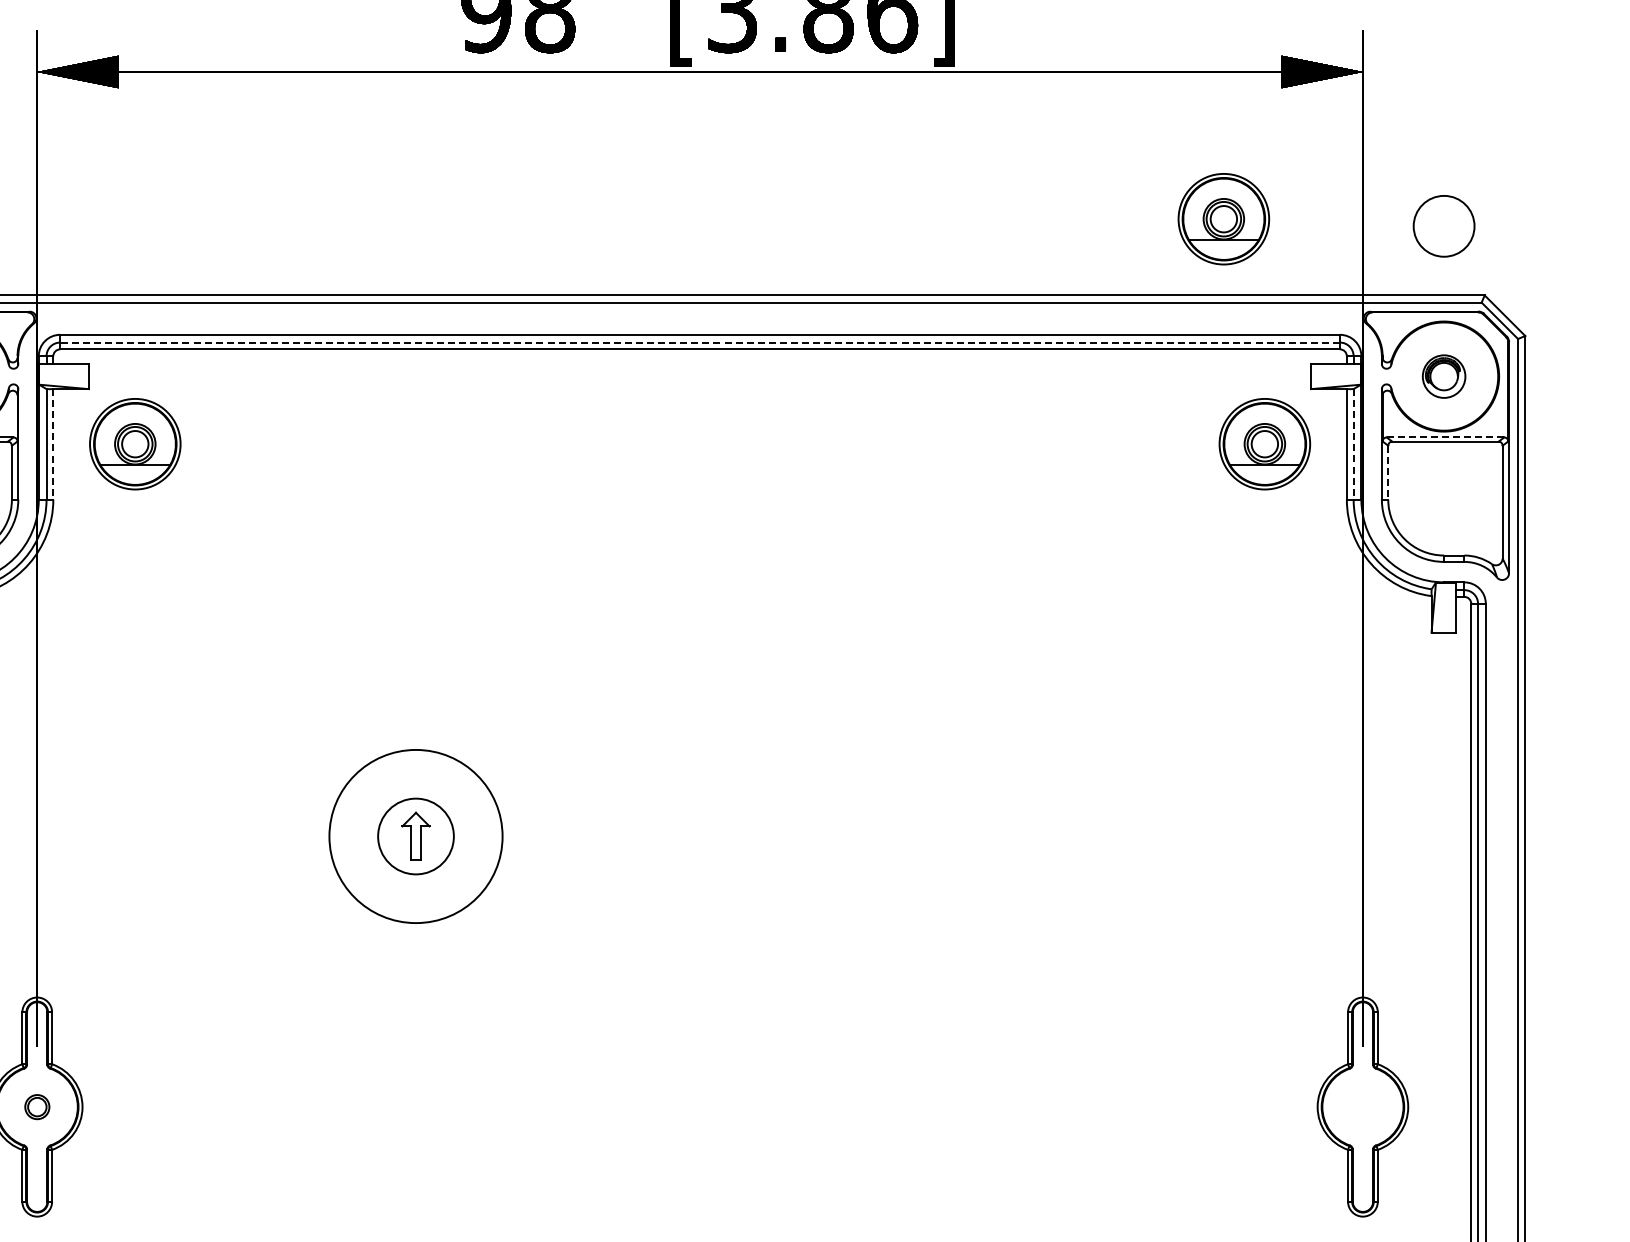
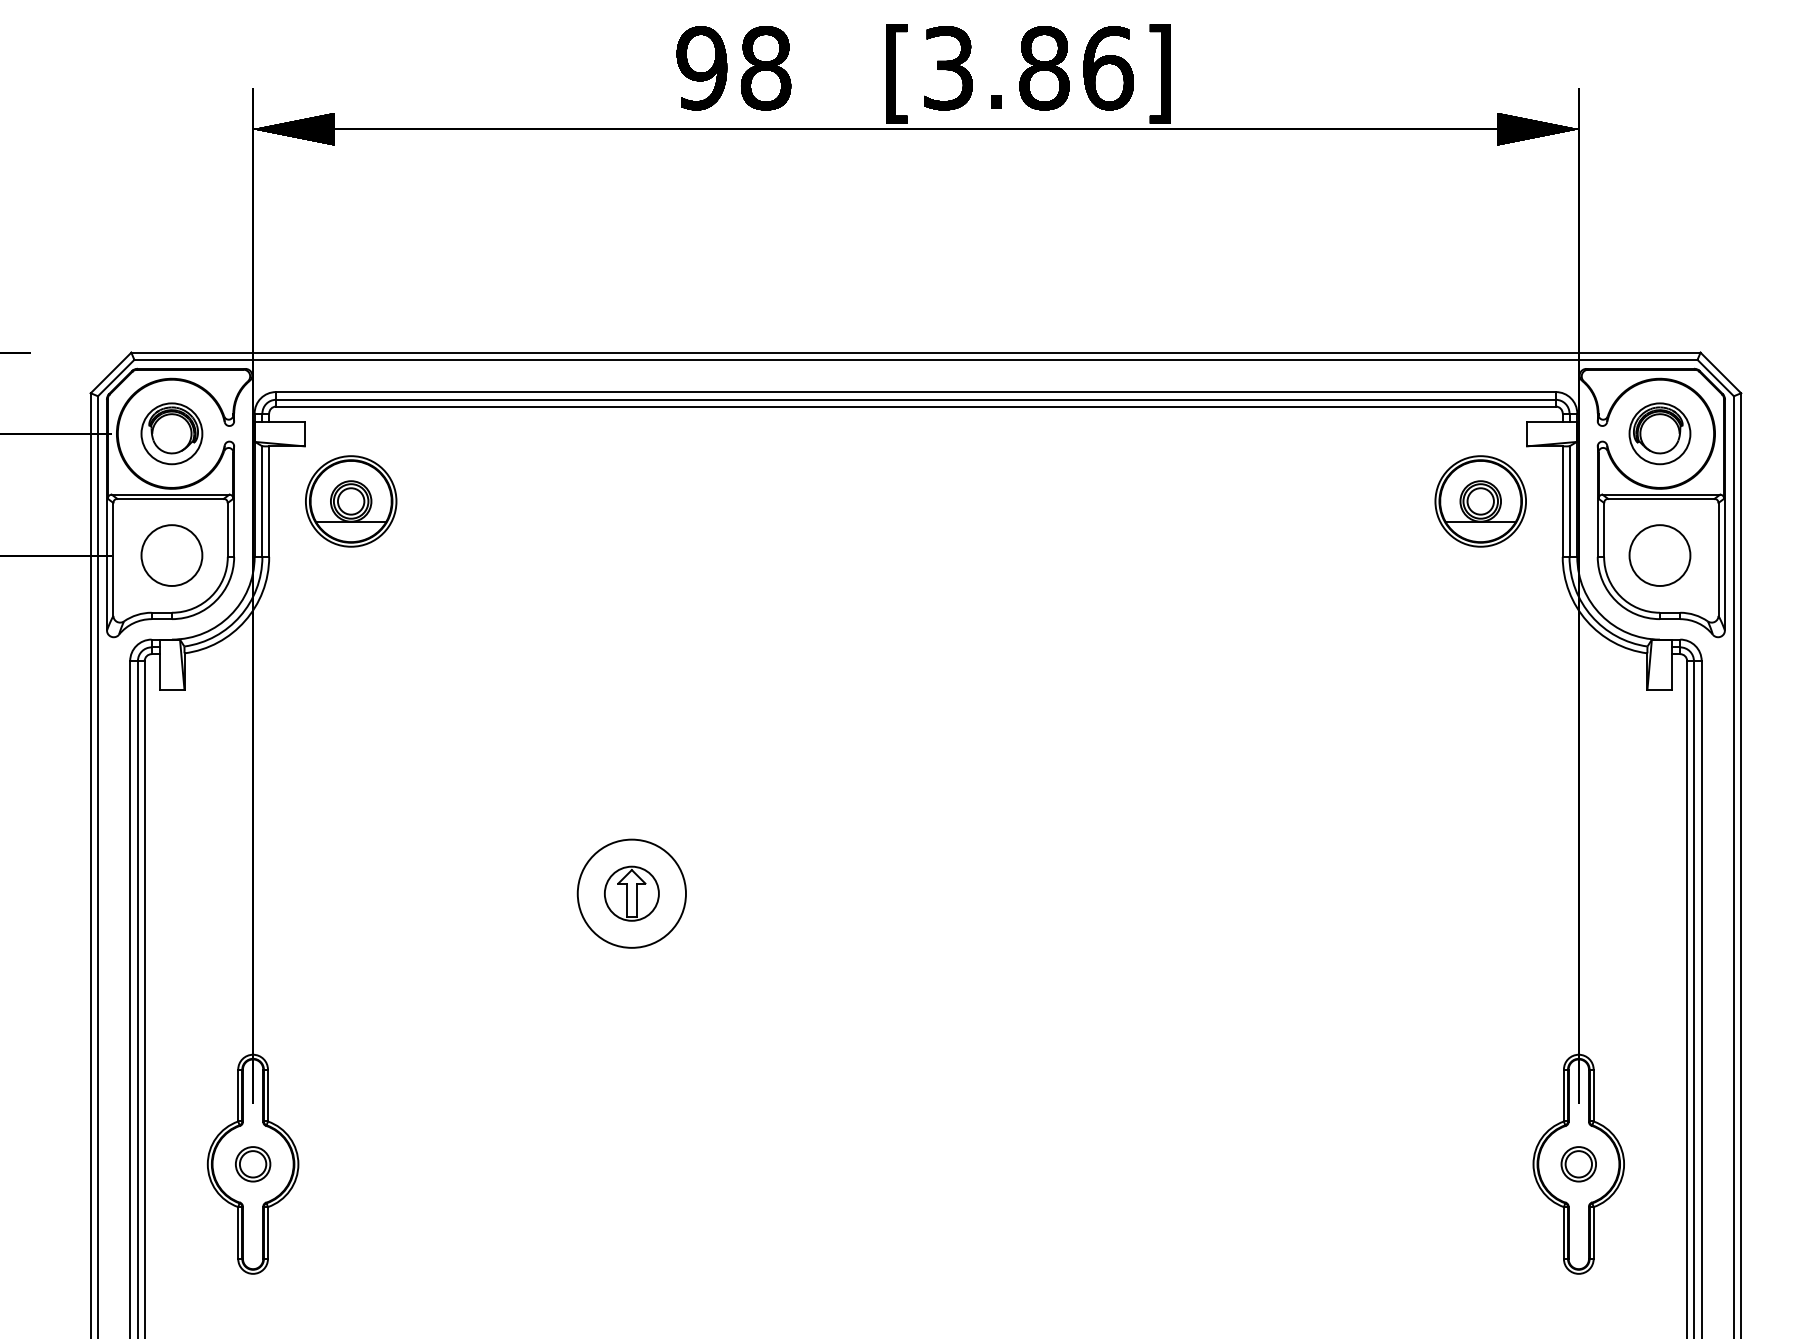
part: (1223, 219) -> (1439, 276), removed
circle: (1443, 226) -> (1659, 555), moved
line: (699, 342) -> (915, 399), dashed -> solid
part: (1443, 376) -> (1659, 433), size x1.43
line: (1445, 437) -> (1661, 494), dashed -> solid
line: (53, 445) -> (269, 502), dashed -> solid
line: (1353, 445) -> (1569, 502), dashed -> solid
line: (1388, 472) -> (1604, 529), dashed -> solid
circle: (415, 836) -> (631, 893), size x0.62
circle: (415, 836) -> (631, 893), size x0.71
part: (37, 1107) -> (253, 1164), size x1.43
part: (1362, 1107) -> (1578, 1164), added

